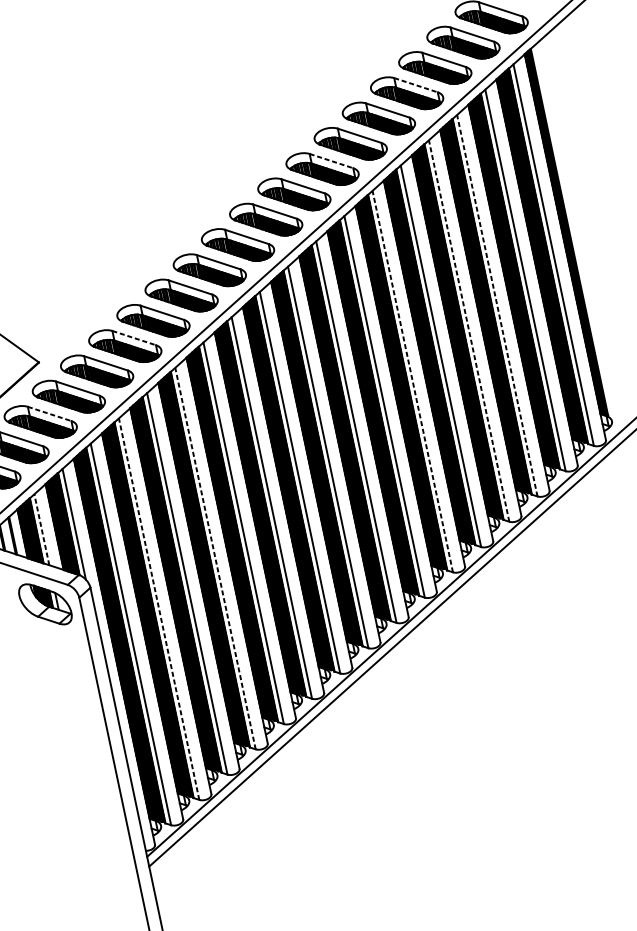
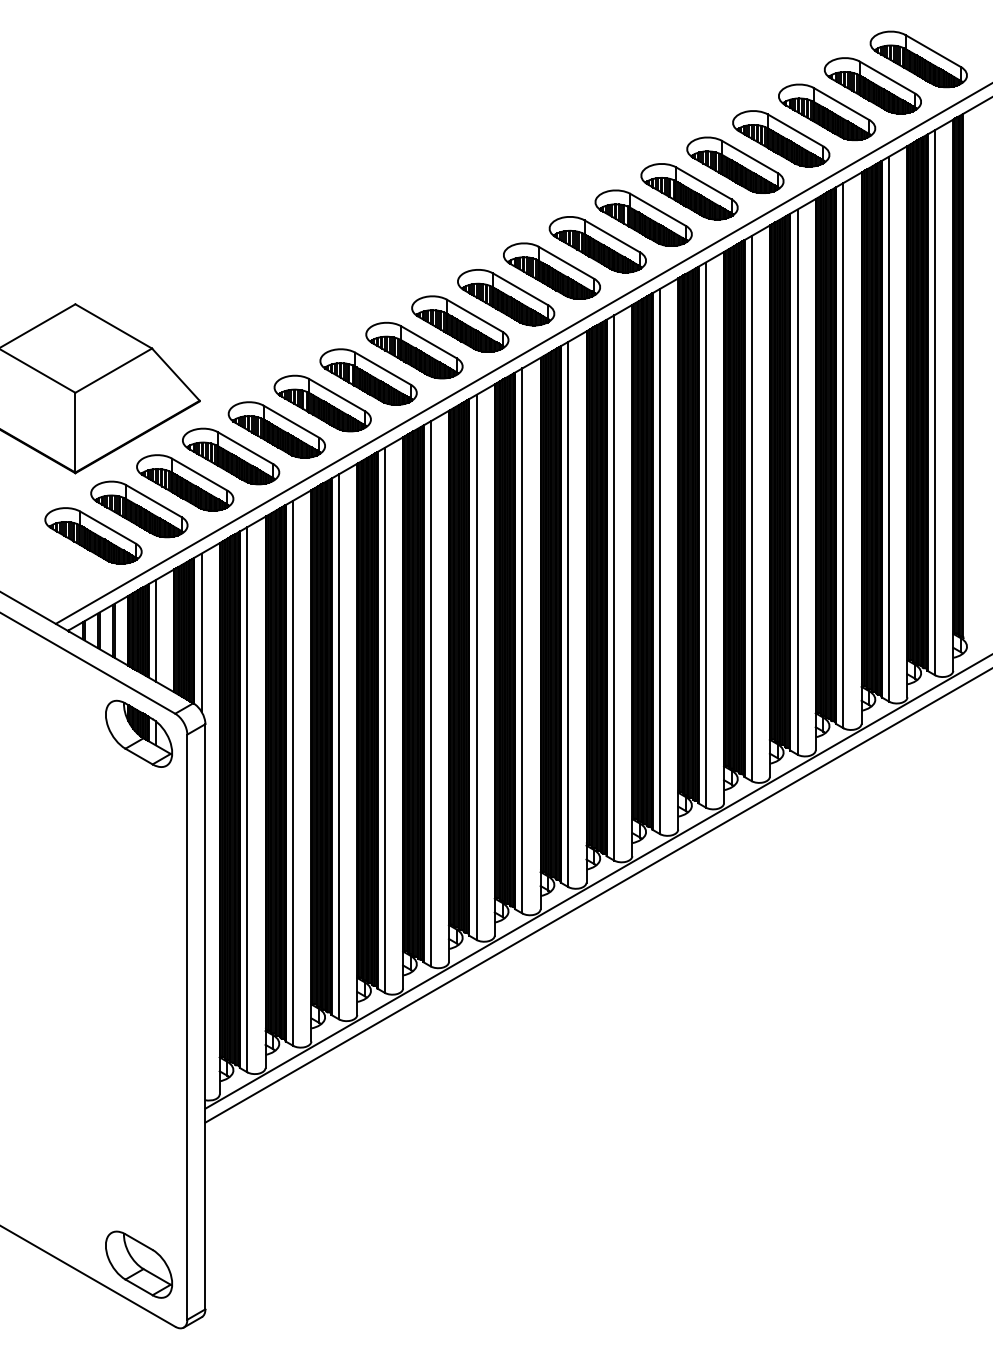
line: (416, 85) -> (796, 130), dashed -> solid
line: (331, 161) -> (658, 210), dashed -> solid
line: (497, 305) -> (843, 455), dashed -> solid
line: (469, 331) -> (797, 482), dashed -> solid
line: (134, 338) -> (337, 395), dashed -> solid
line: (412, 381) -> (705, 535), dashed -> solid
line: (50, 413) -> (200, 474), dashed -> solid
line: (41, 529) -> (155, 630), dashed -> solid
line: (215, 558) -> (384, 720), dashed -> solid
line: (159, 609) -> (293, 773), dashed -> solid

